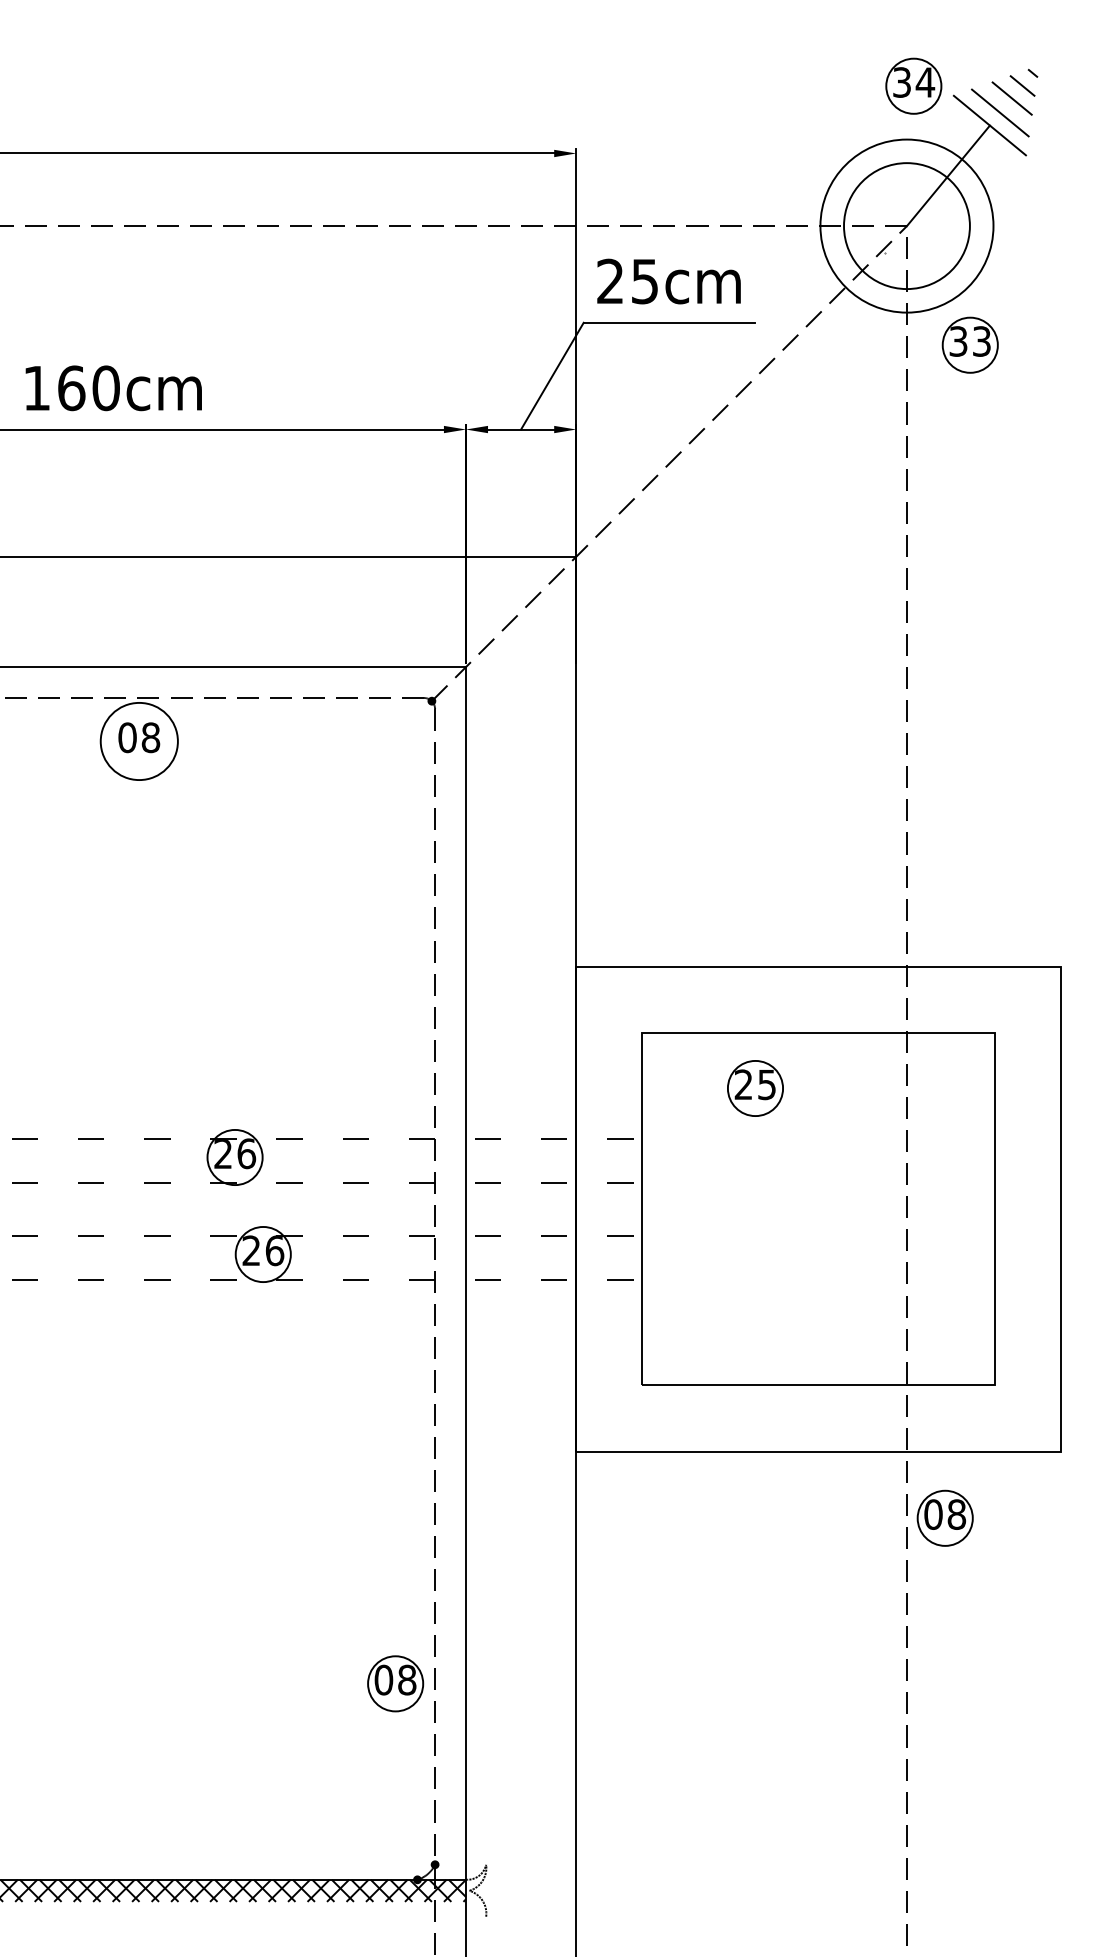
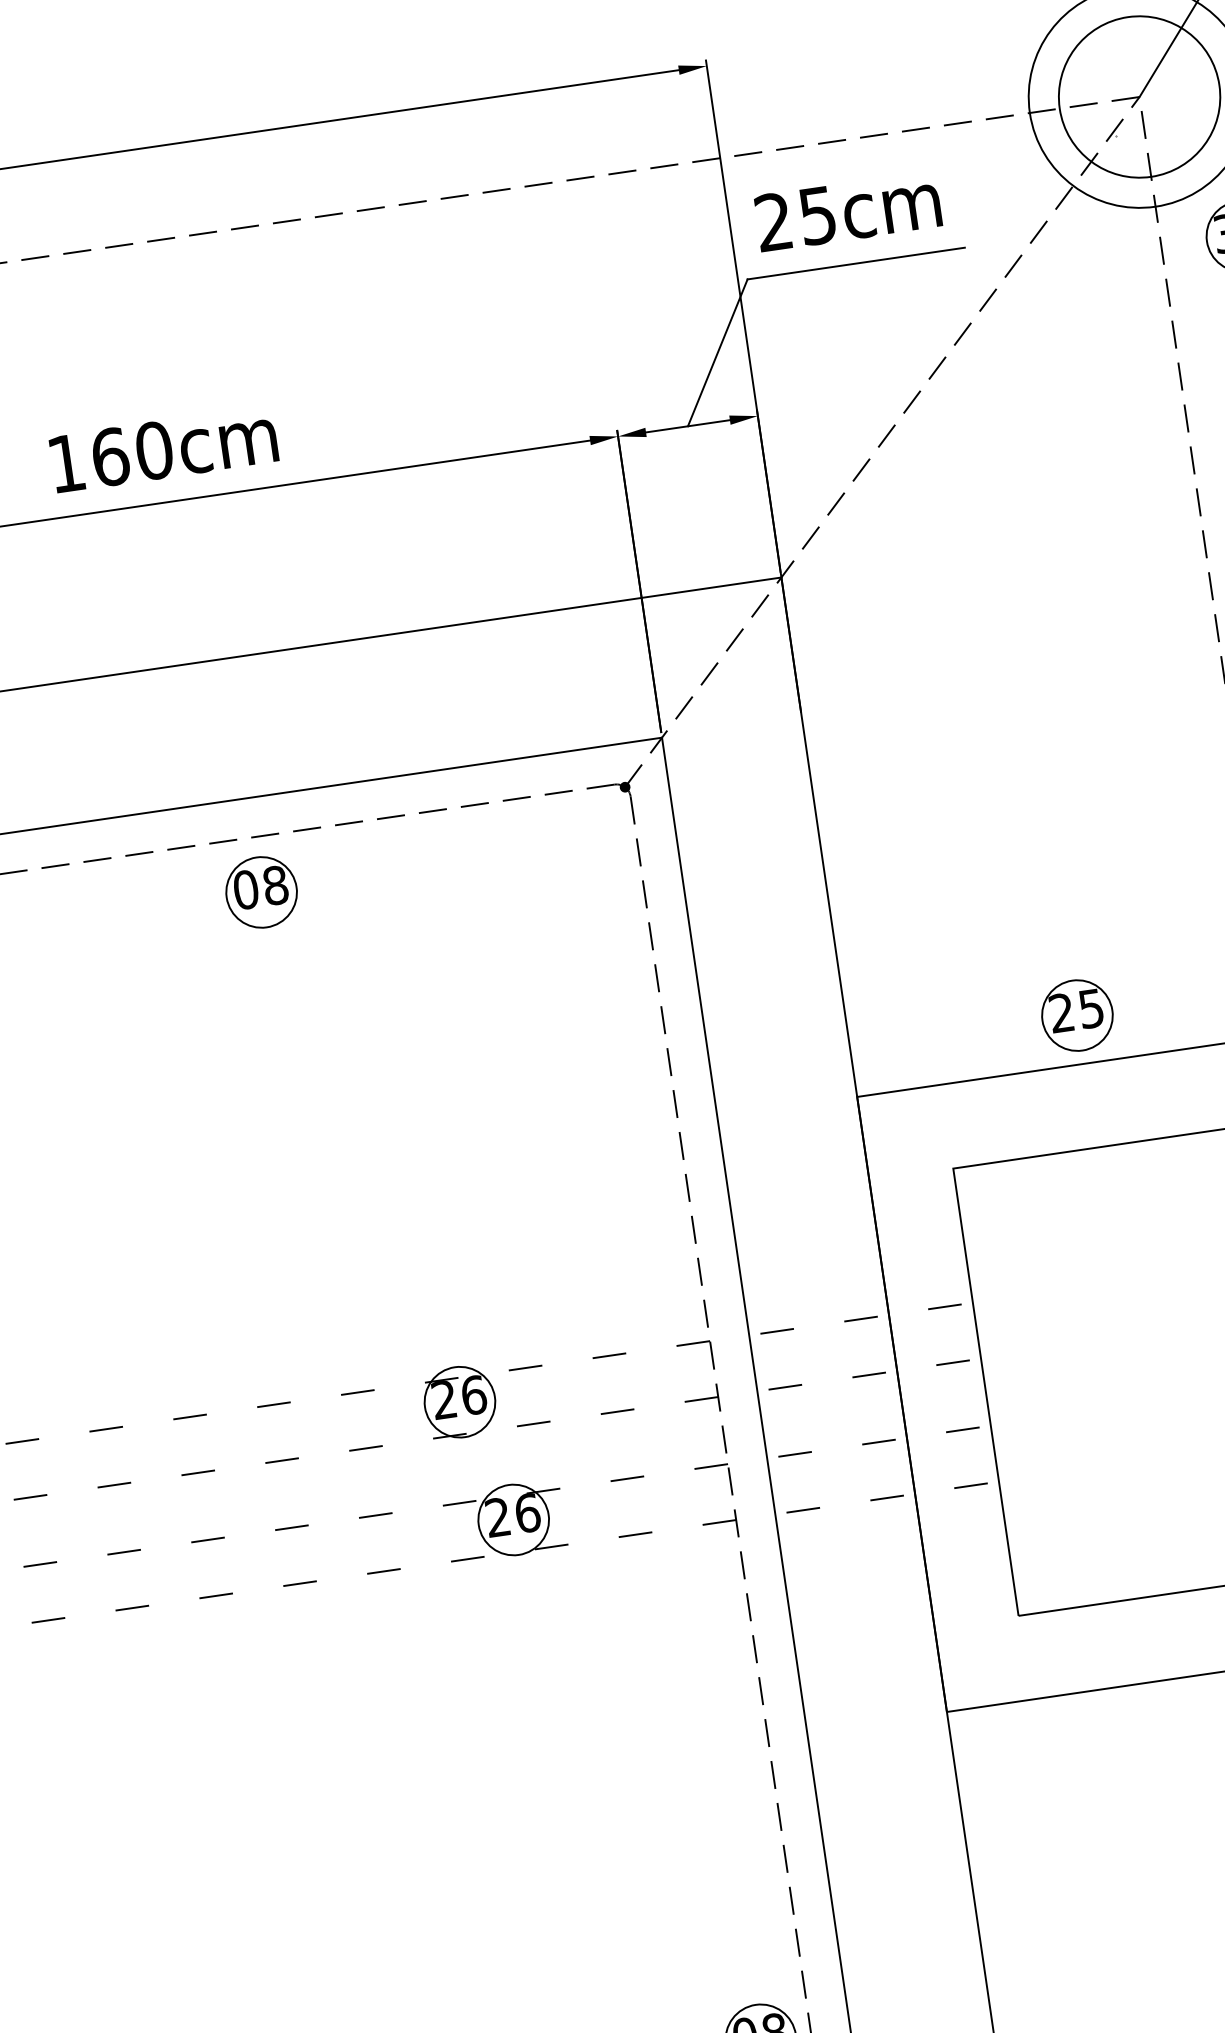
circle: (138, 741) -> (260, 892), size x0.71
part: (755, 1088) -> (1077, 1015), moved

